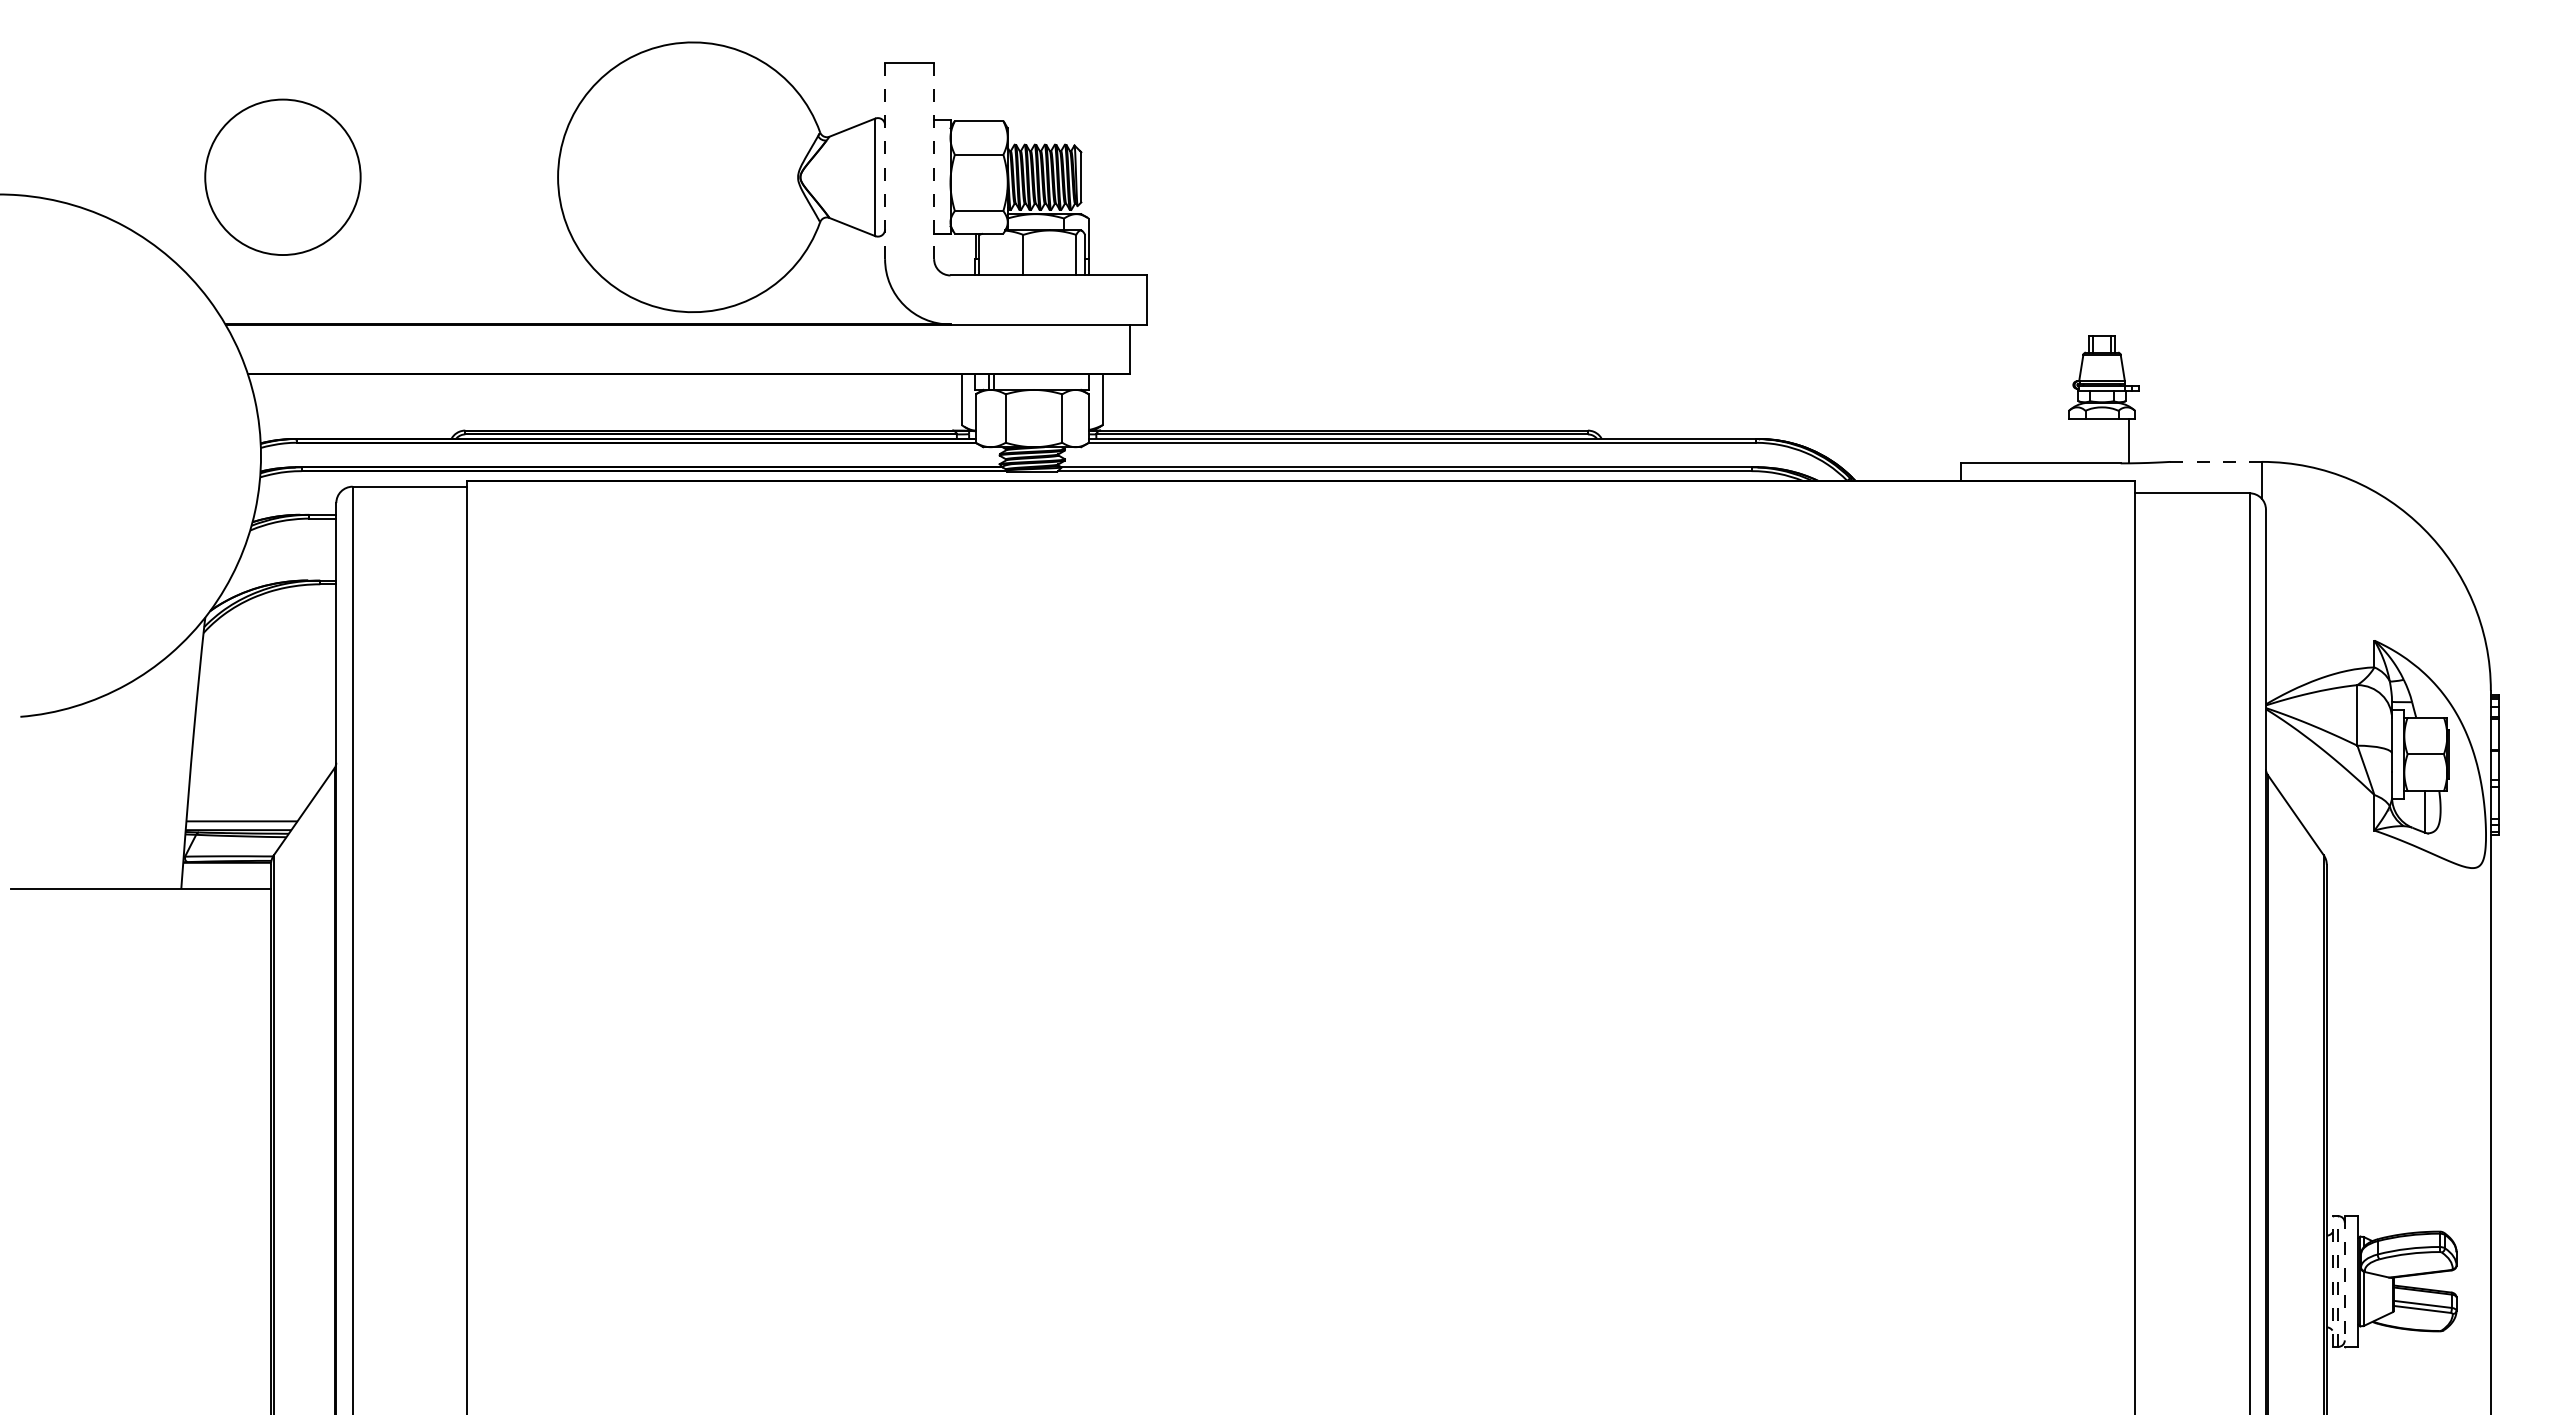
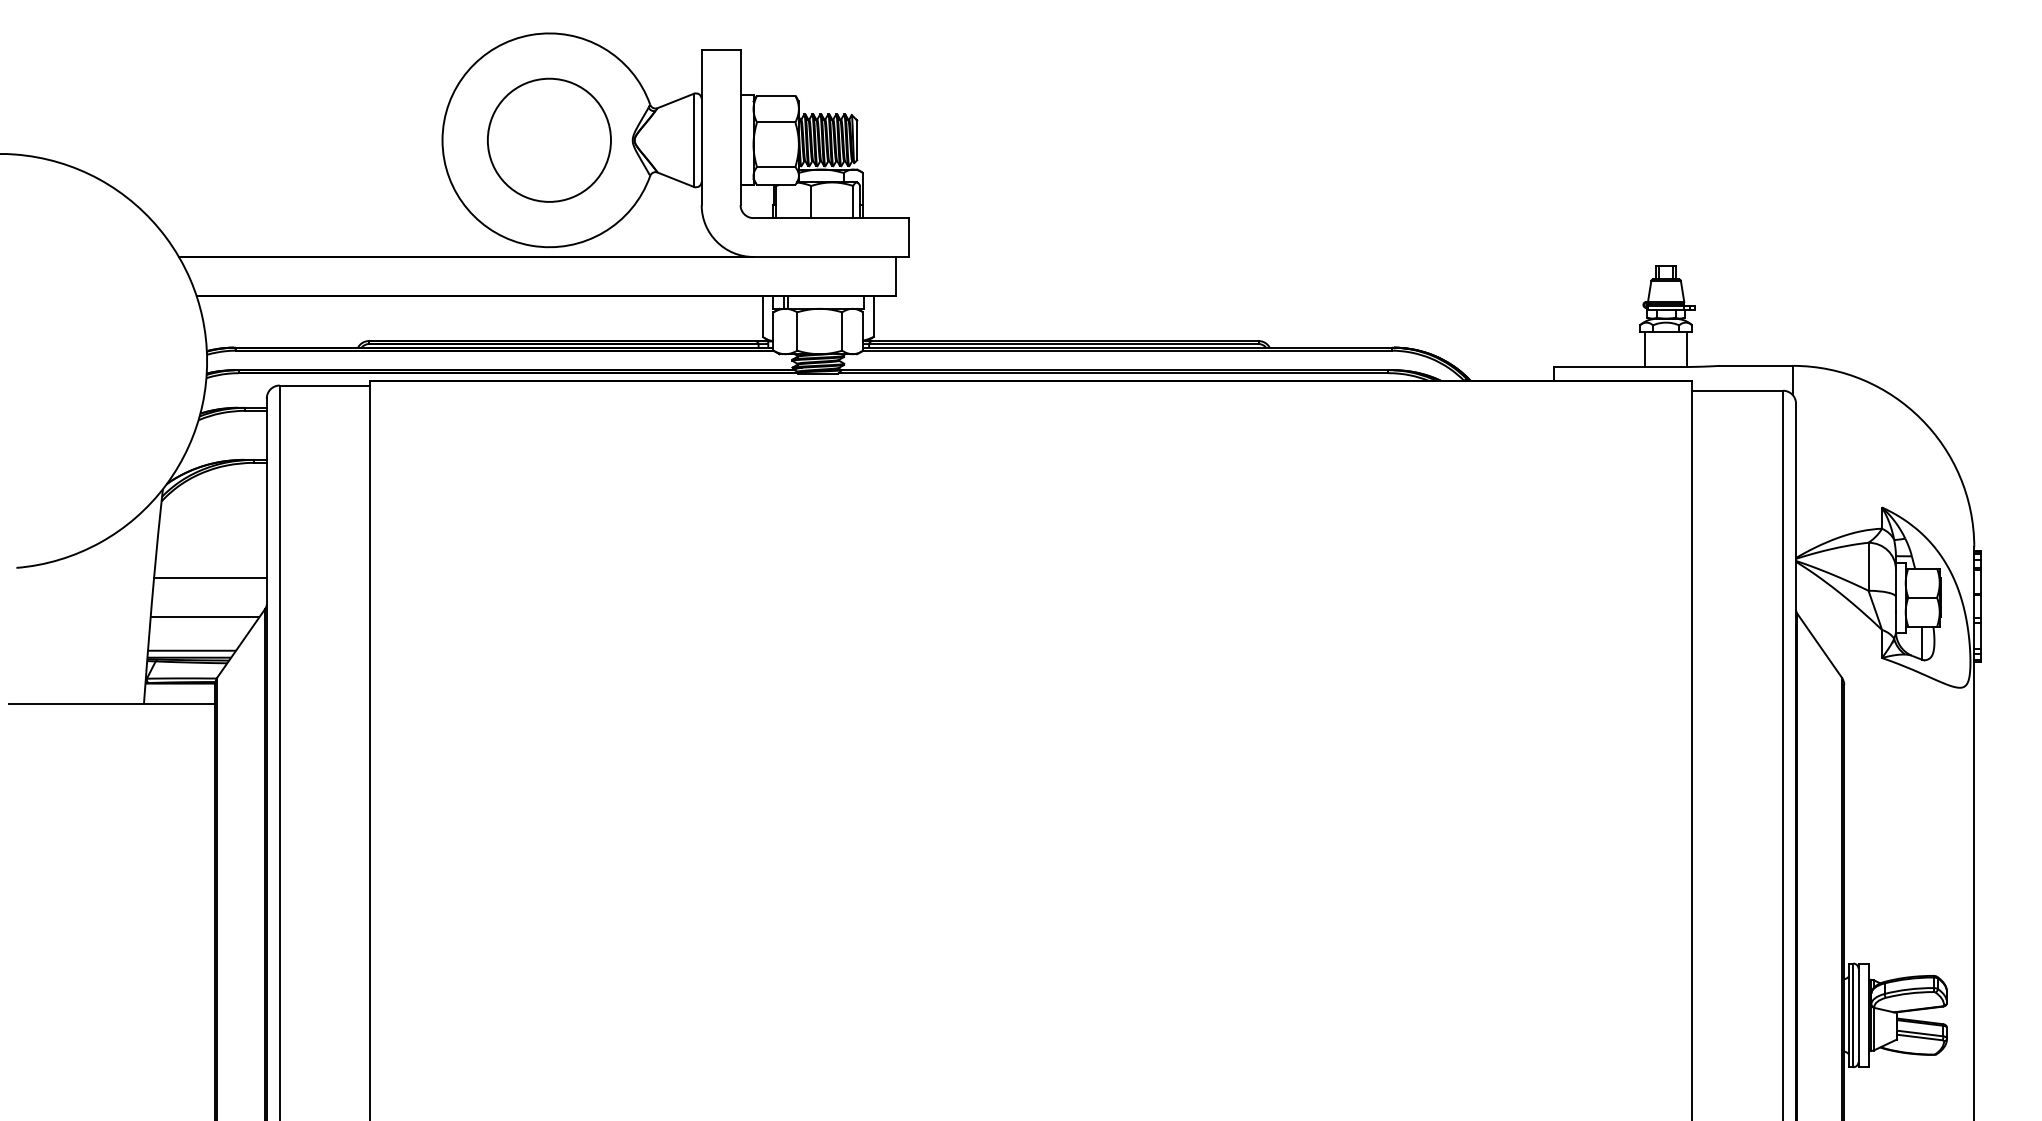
line: (934, 160) -> (740, 127), dashed -> solid
line: (885, 161) -> (702, 127), dashed -> solid
circle: (282, 176) -> (549, 139), moved
line: (2075, 440) -> (1645, 348), added
line: (2216, 461) -> (1756, 365), dashed -> solid
line: (264, 729) -> (209, 577), added
line: (257, 779) -> (204, 617), added
line: (2332, 1281) -> (1848, 1015), dashed -> solid
line: (2338, 1281) -> (1853, 1015), dashed -> solid
line: (2344, 1282) -> (1858, 1016), dashed -> solid

